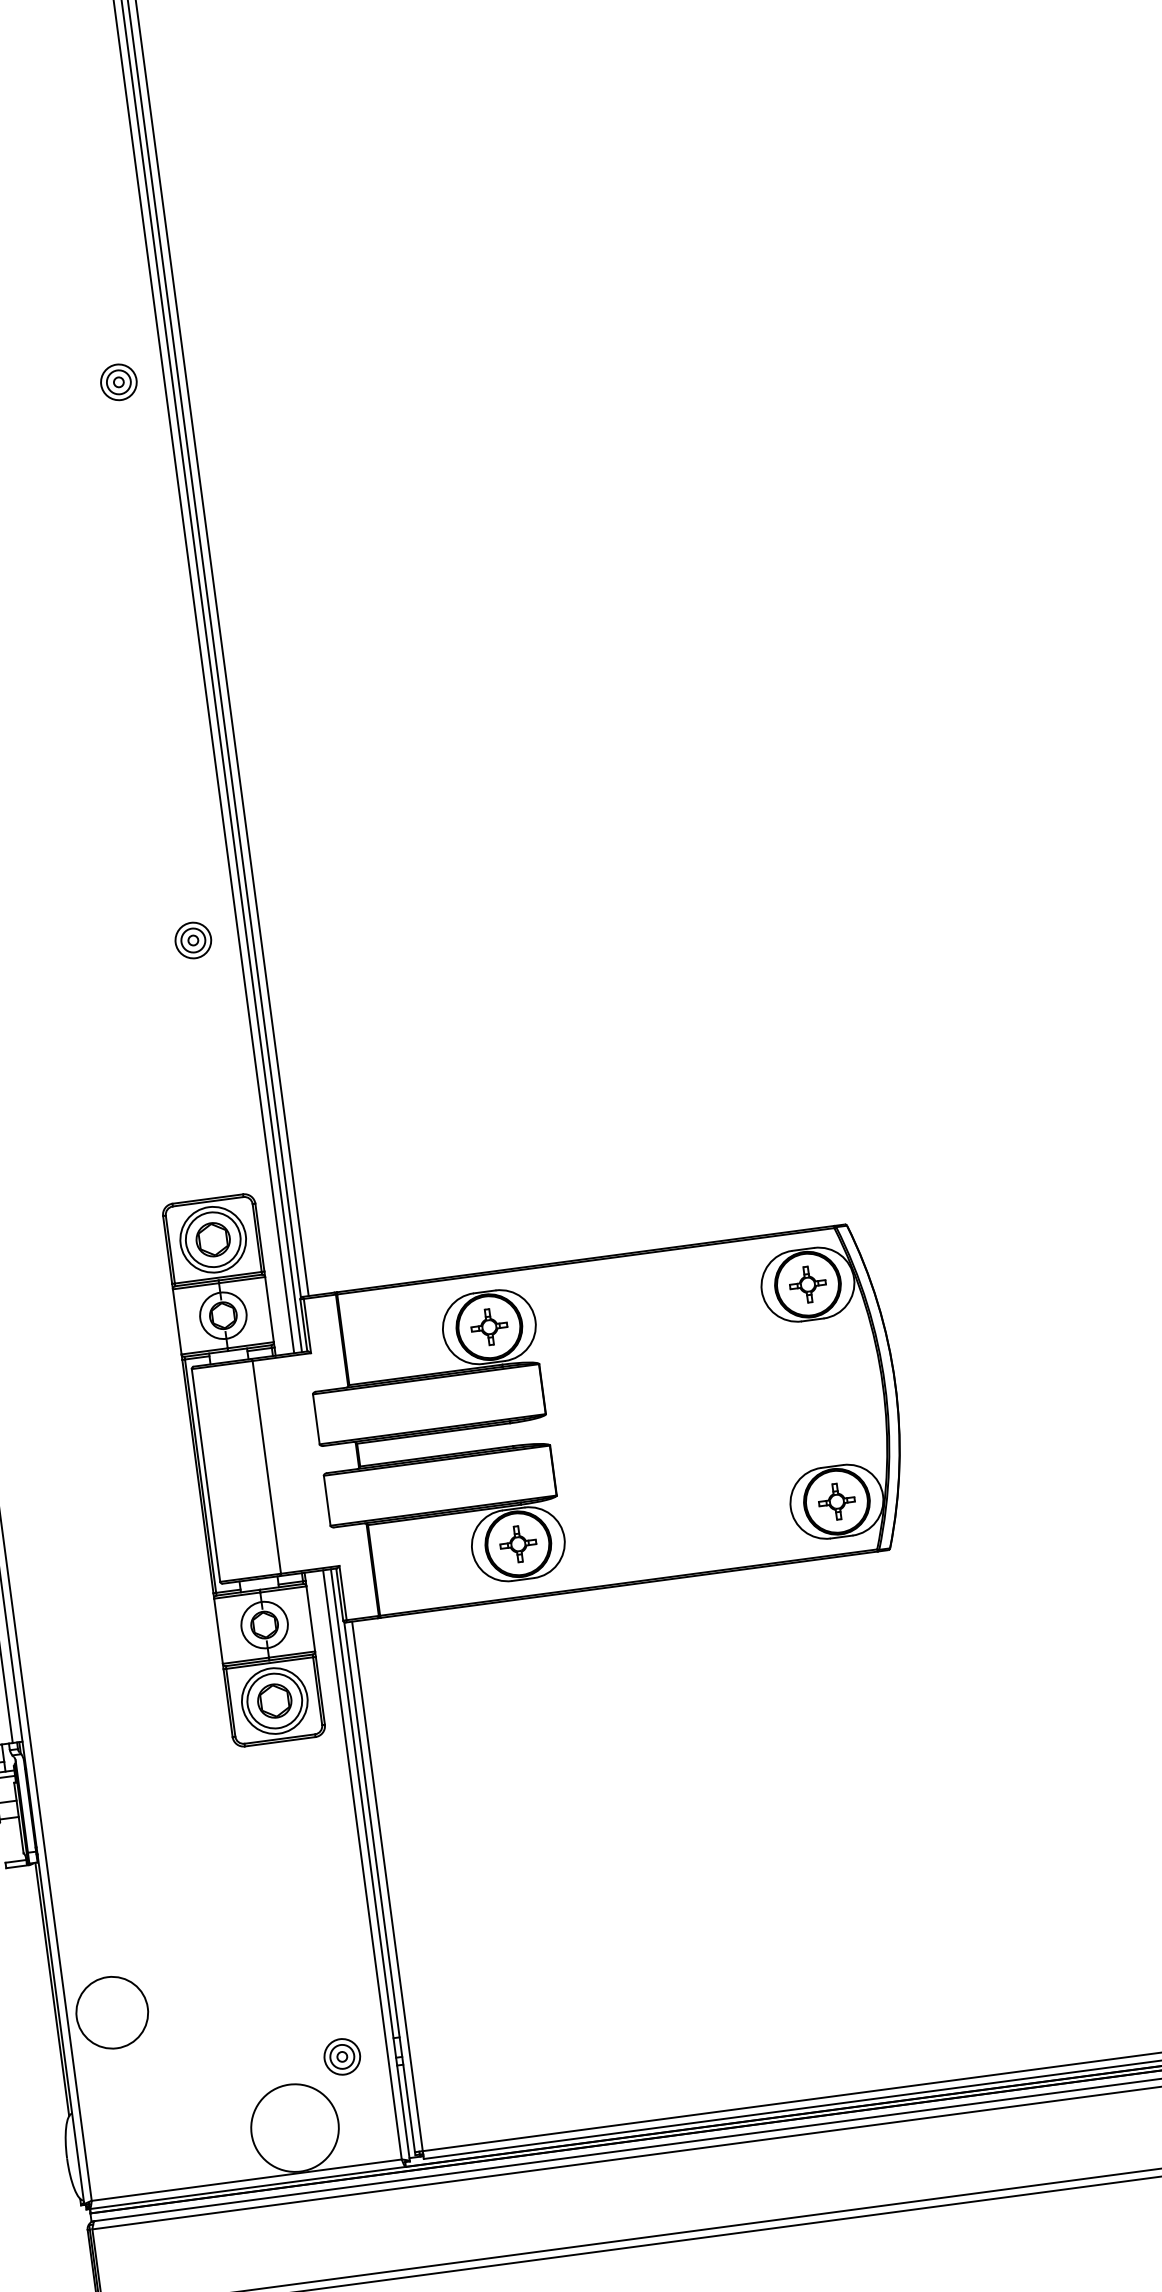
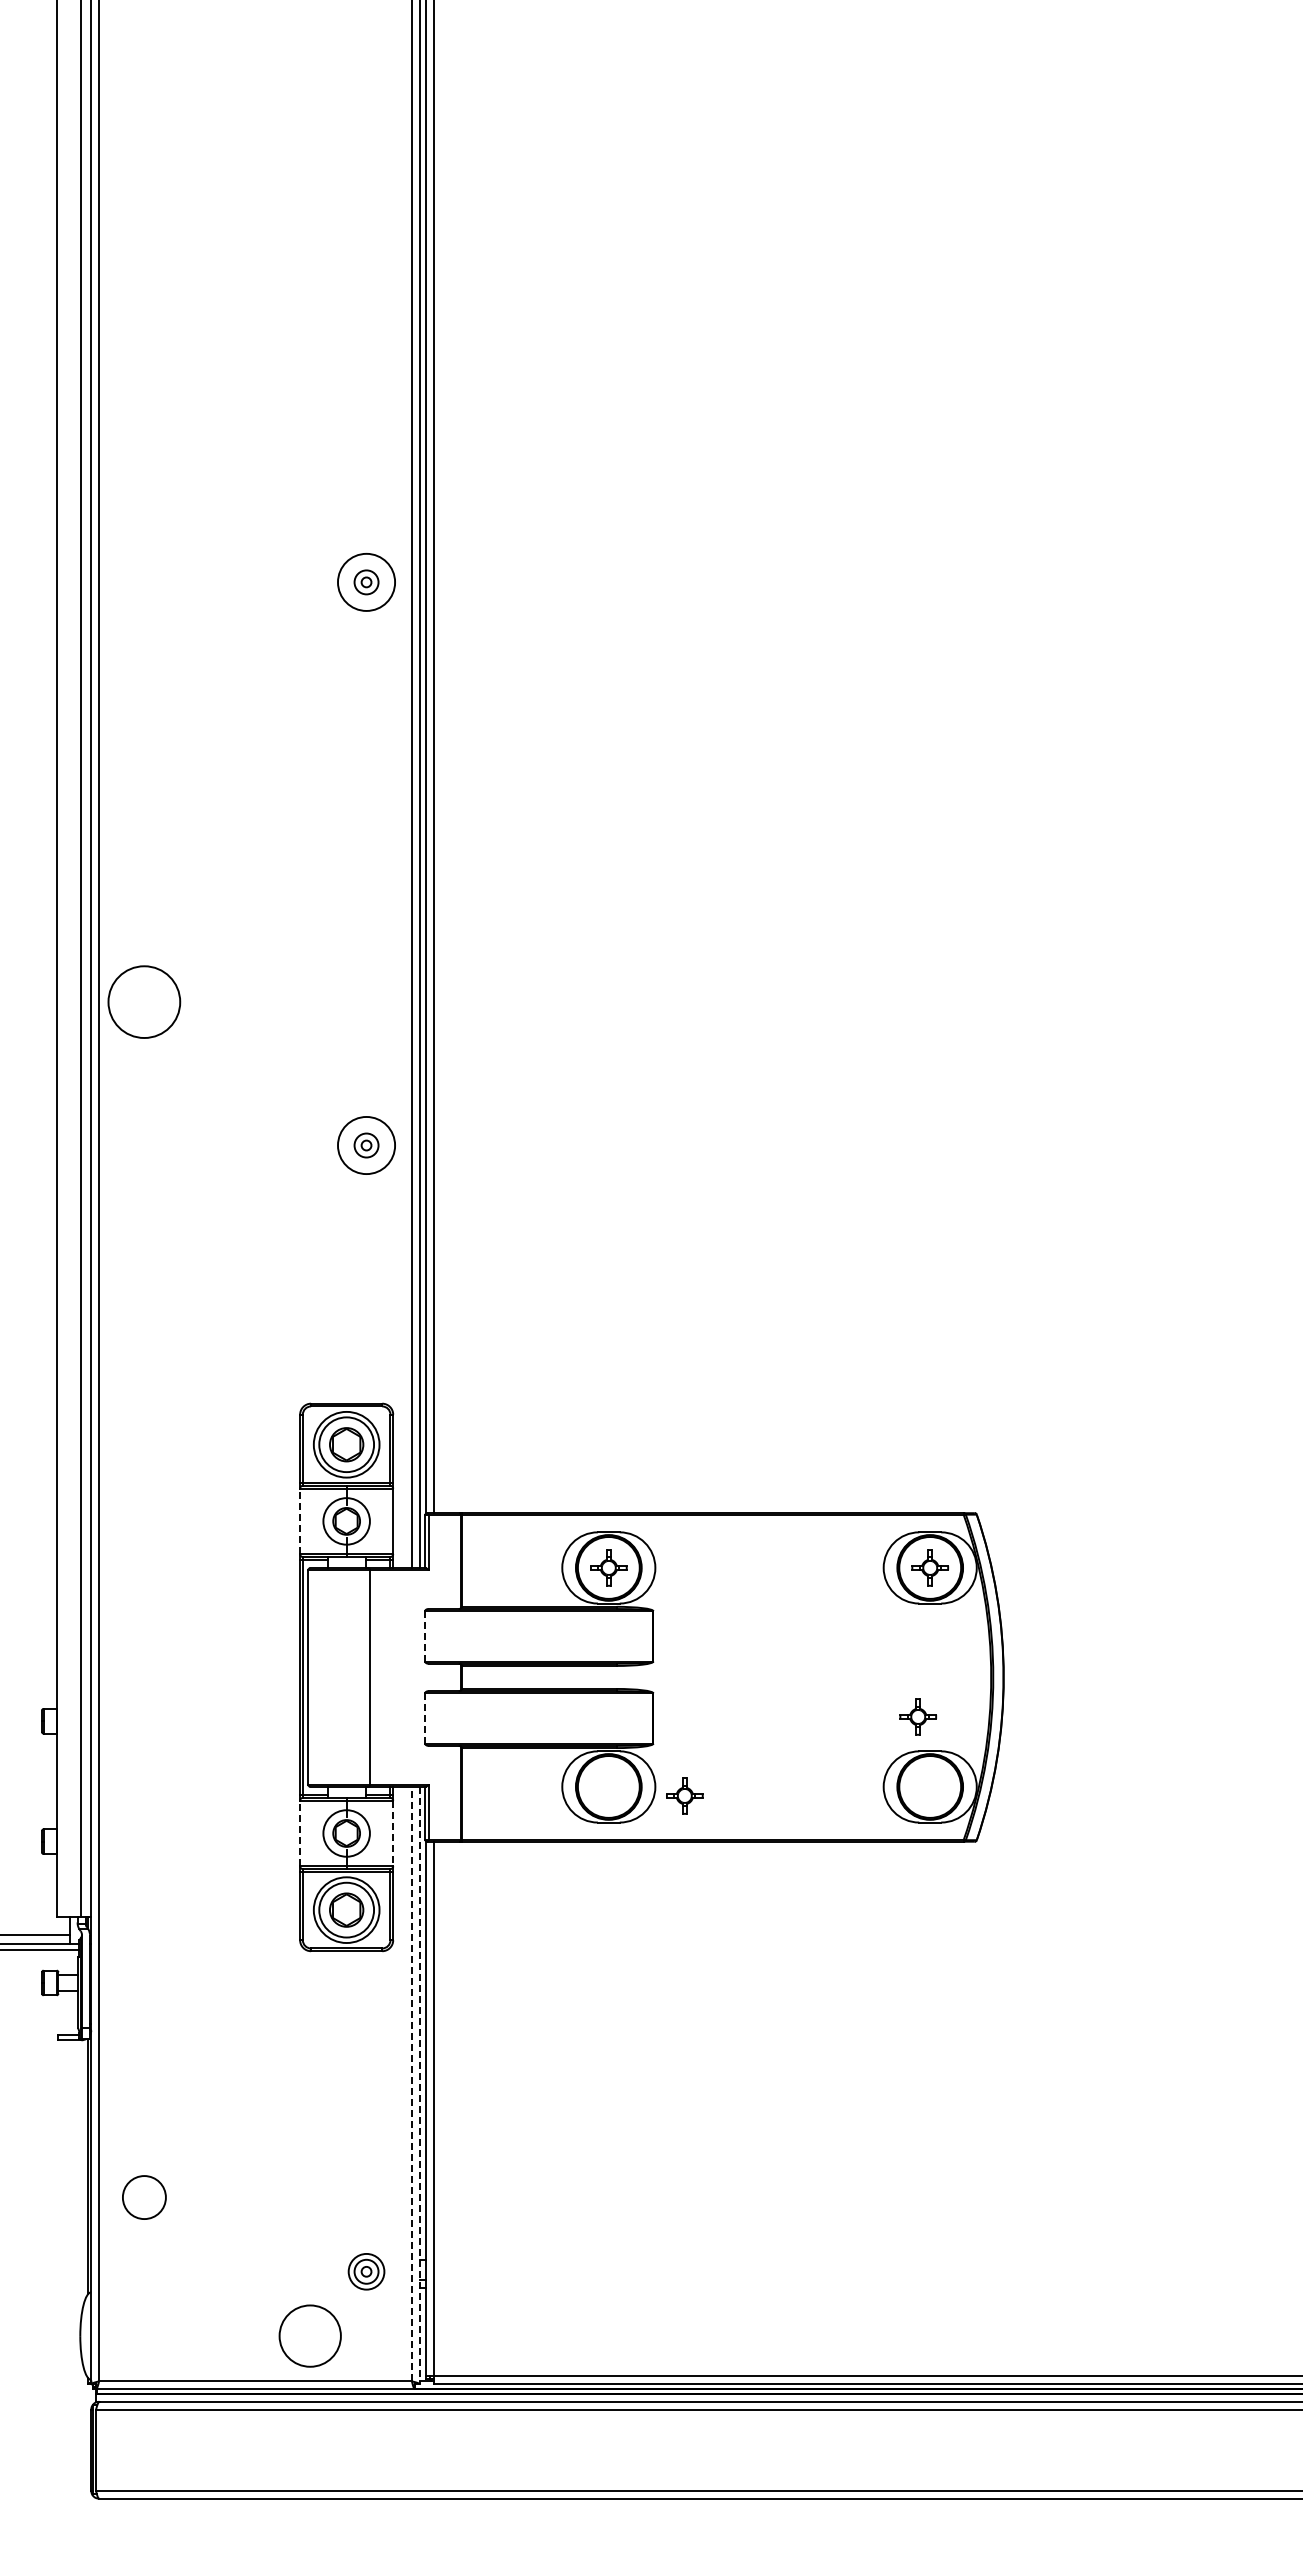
circle: (118, 382) -> (366, 582), size x1.6
circle: (193, 940) -> (366, 1145), size x1.6
line: (177, 1321) -> (300, 1521), solid -> dashed
line: (316, 1419) -> (425, 1636), solid -> dashed
line: (327, 1500) -> (425, 1718), solid -> dashed
part: (836, 1501) -> (917, 1716), moved
part: (517, 1543) -> (684, 1795), moved
line: (311, 1618) -> (393, 1833), solid -> dashed
line: (218, 1631) -> (300, 1833), solid -> dashed
line: (361, 1864) -> (411, 2083), solid -> dashed
line: (370, 1865) -> (419, 2085), solid -> dashed
circle: (112, 2012) -> (144, 2197), size x0.6
circle: (295, 2127) -> (310, 2335), size x0.7

